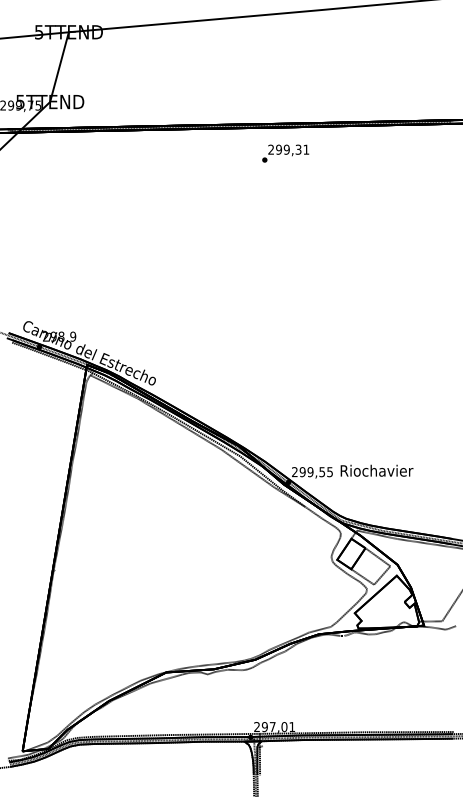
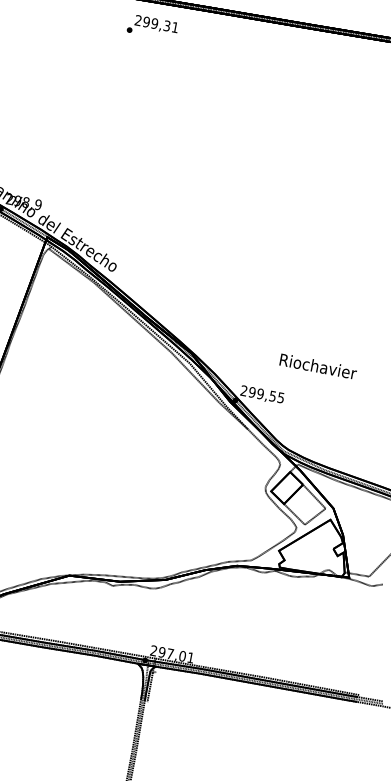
text: (285, 153) -> (152, 27), moved
text: (376, 470) -> (317, 366), moved

